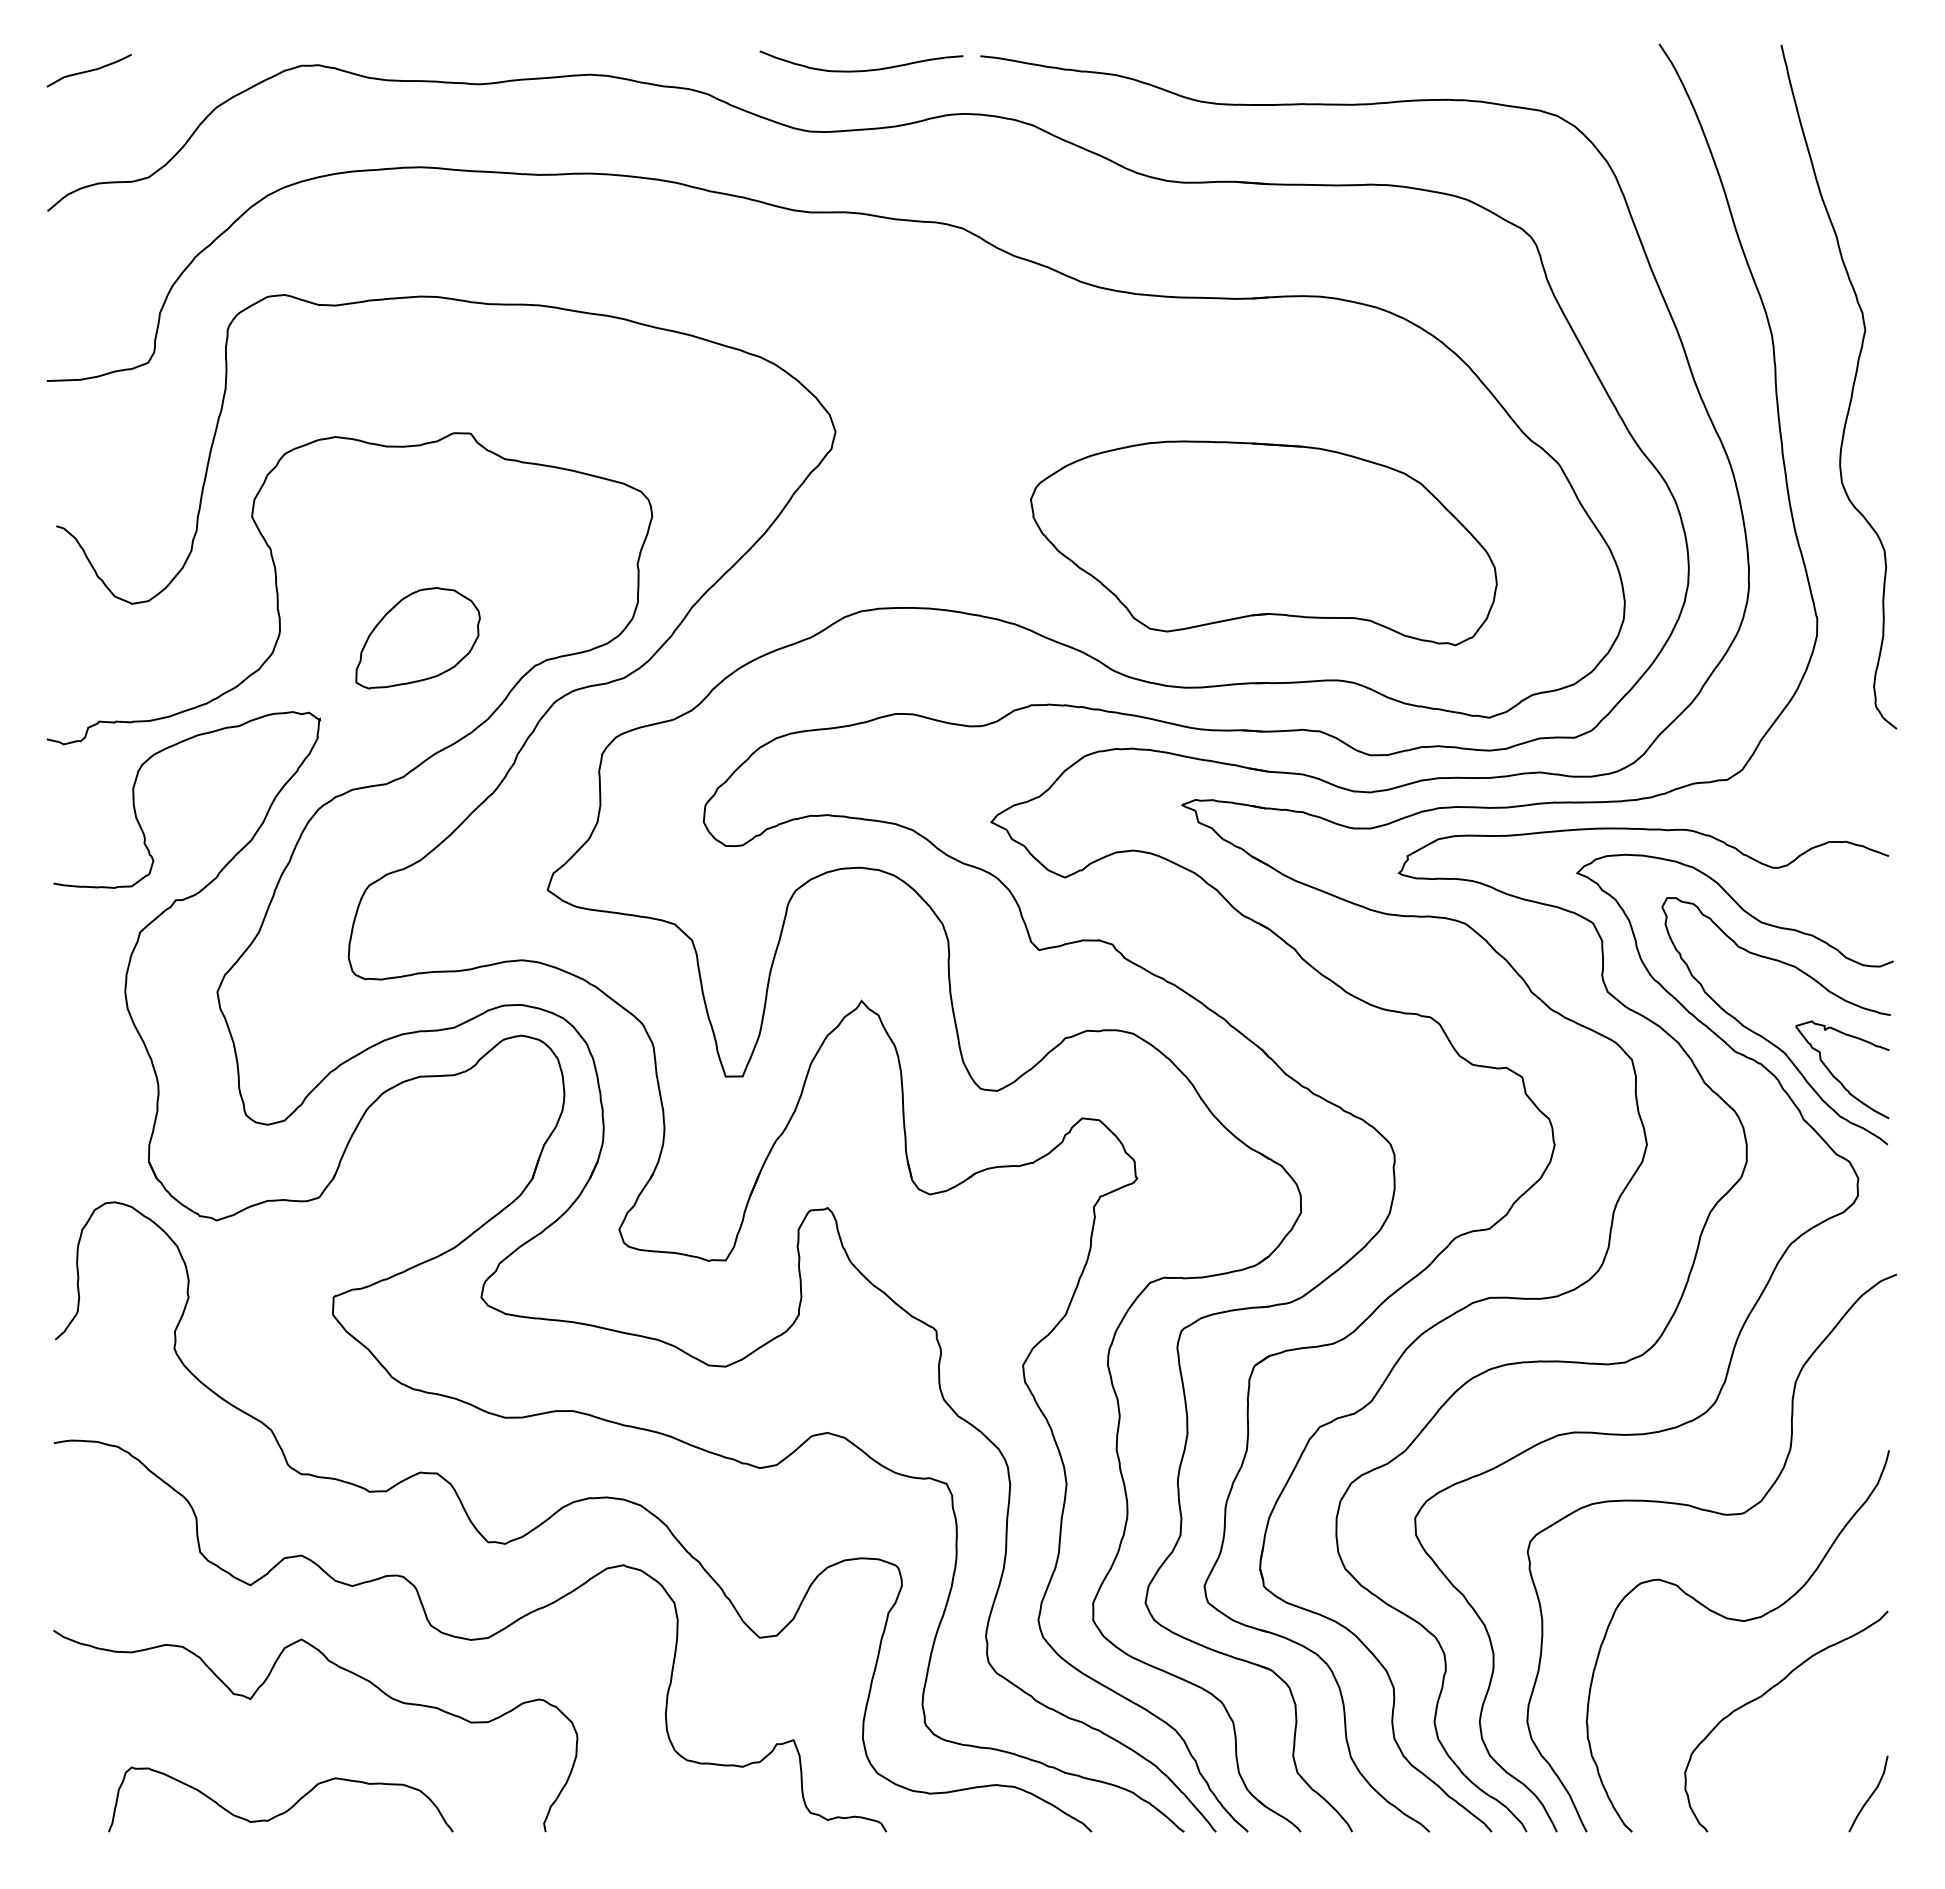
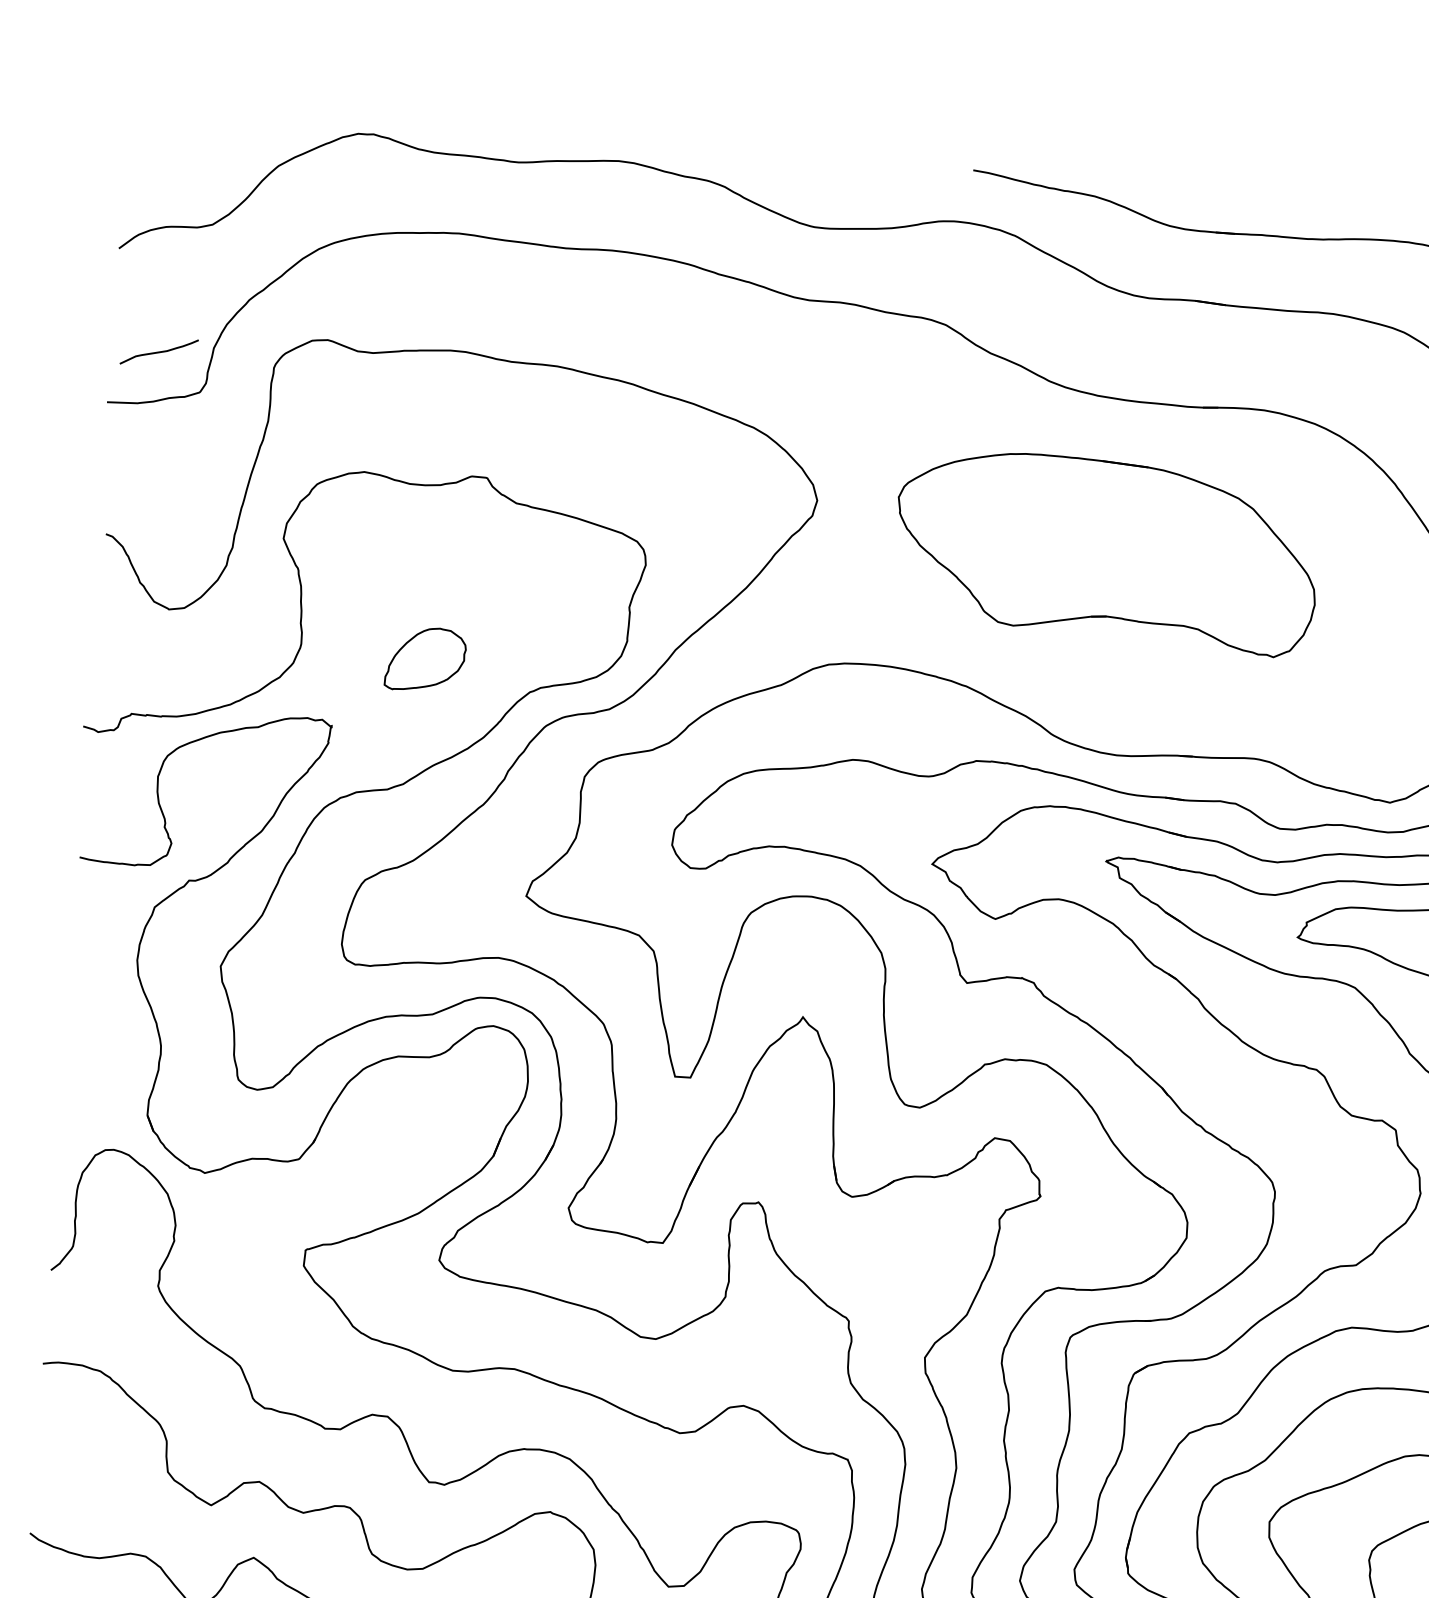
curve: (88, 70) -> (158, 351), moved
curve: (861, 70) -> (864, 175), removed
part: (1263, 543) -> (1106, 552), moved
part: (417, 638) -> (425, 659), size x0.7

